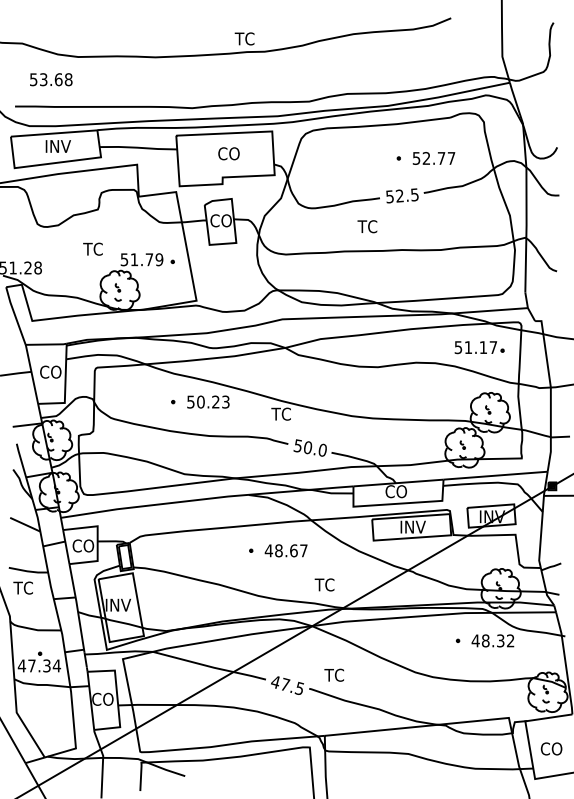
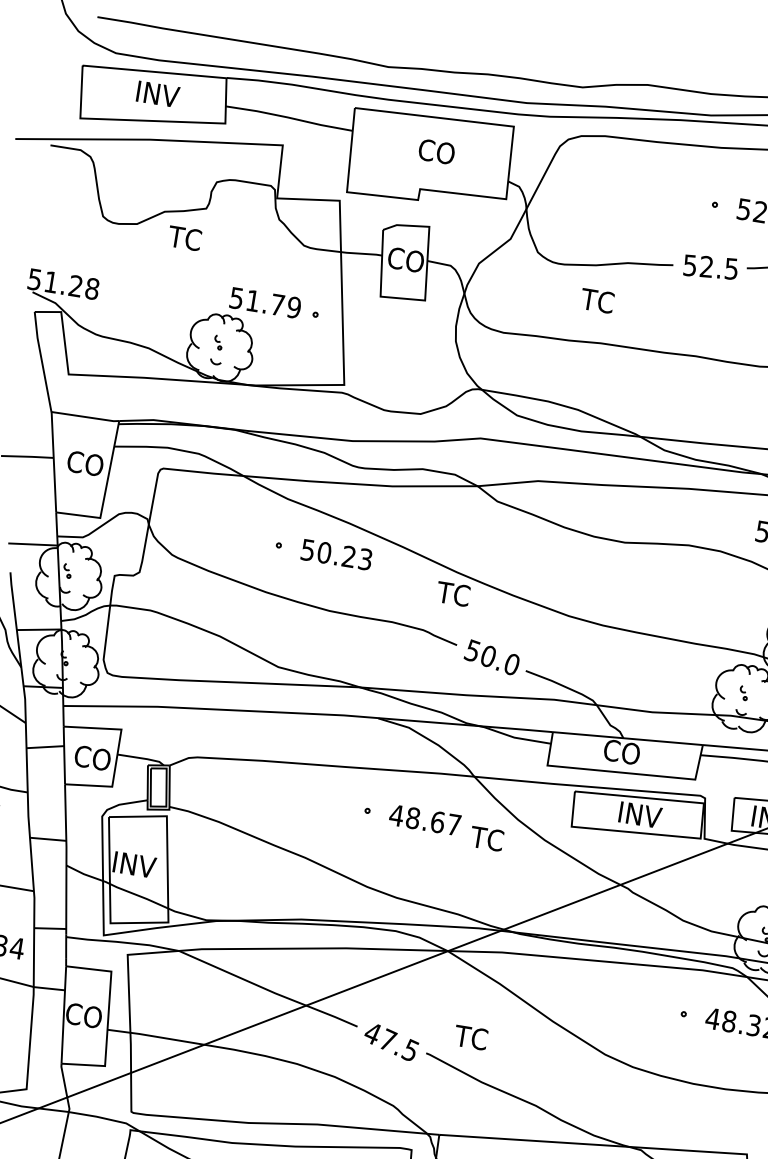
text: (367, 226) -> (597, 300), moved
text: (92, 248) -> (184, 237), moved
text: (324, 584) -> (486, 838), moved

